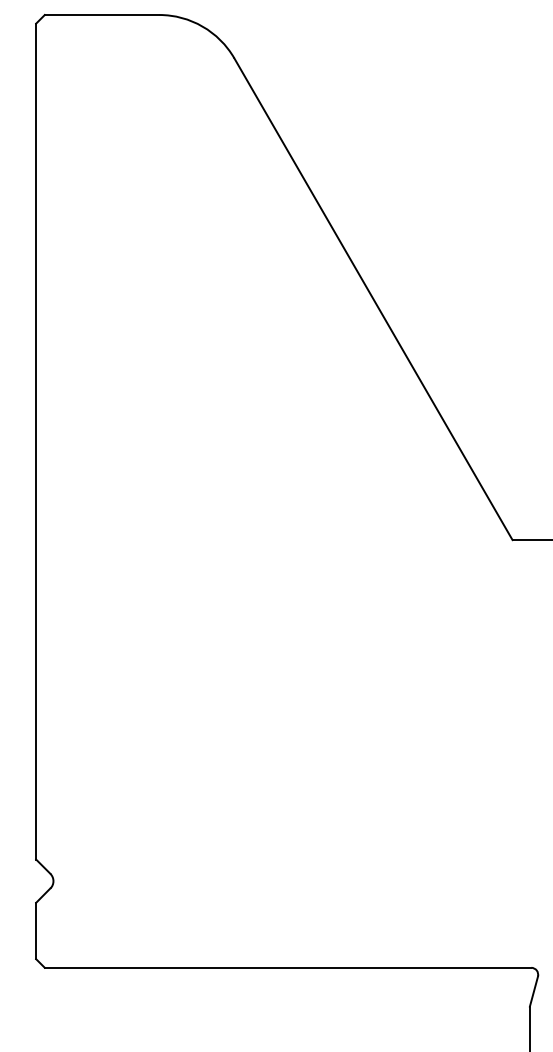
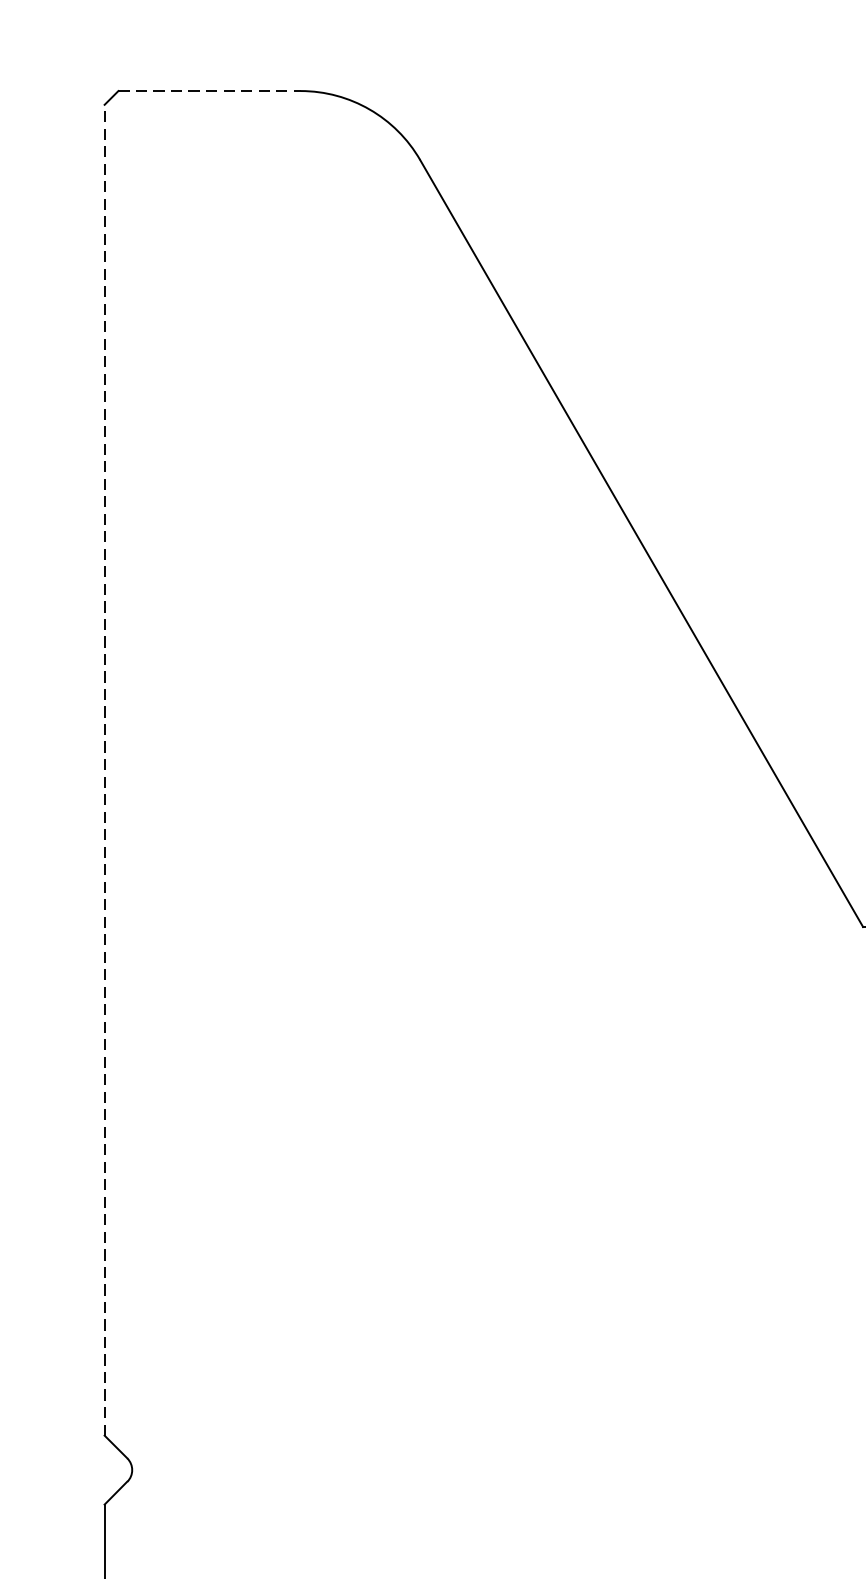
line: (102, 15) -> (210, 91), solid -> dashed
line: (36, 441) -> (105, 770), solid -> dashed

